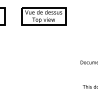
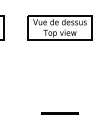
line: (43, 75) -> (59, 113), added

